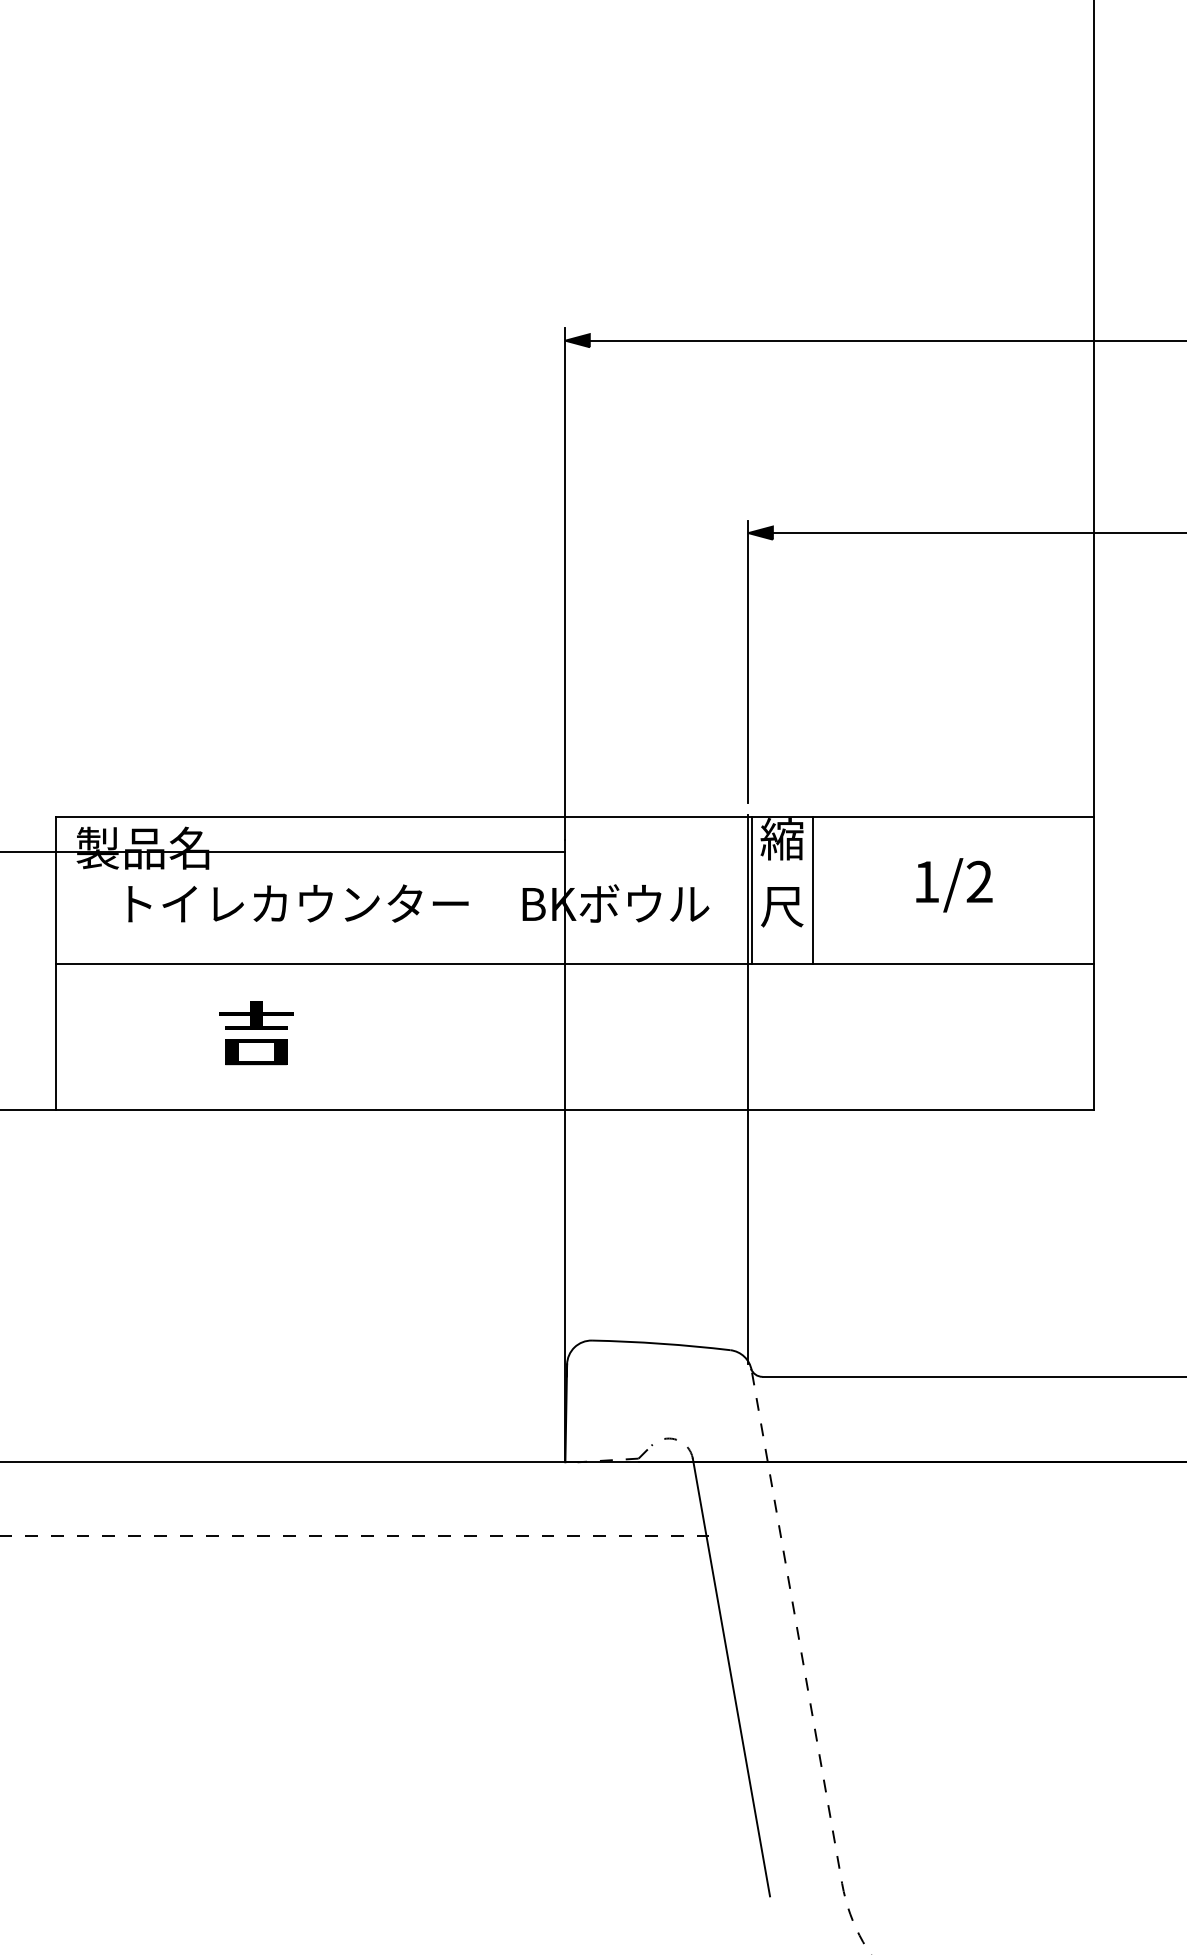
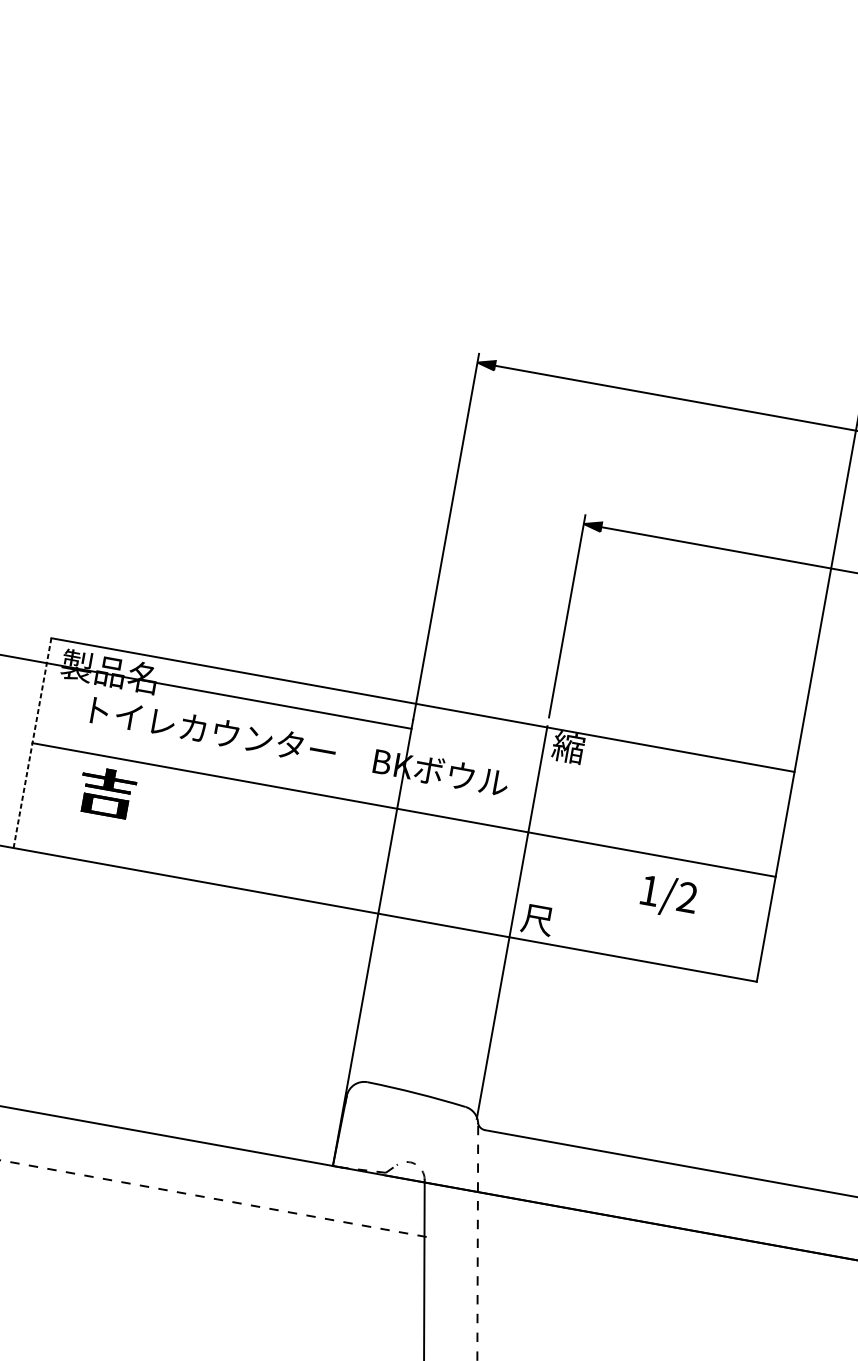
text: (954, 885) -> (669, 896), moved
line: (752, 890) -> (540, 780), removed
line: (813, 890) -> (584, 788), removed
text: (782, 907) -> (537, 920), moved
line: (56, 963) -> (32, 743), solid -> dashed
part: (256, 1033) -> (107, 792), moved

